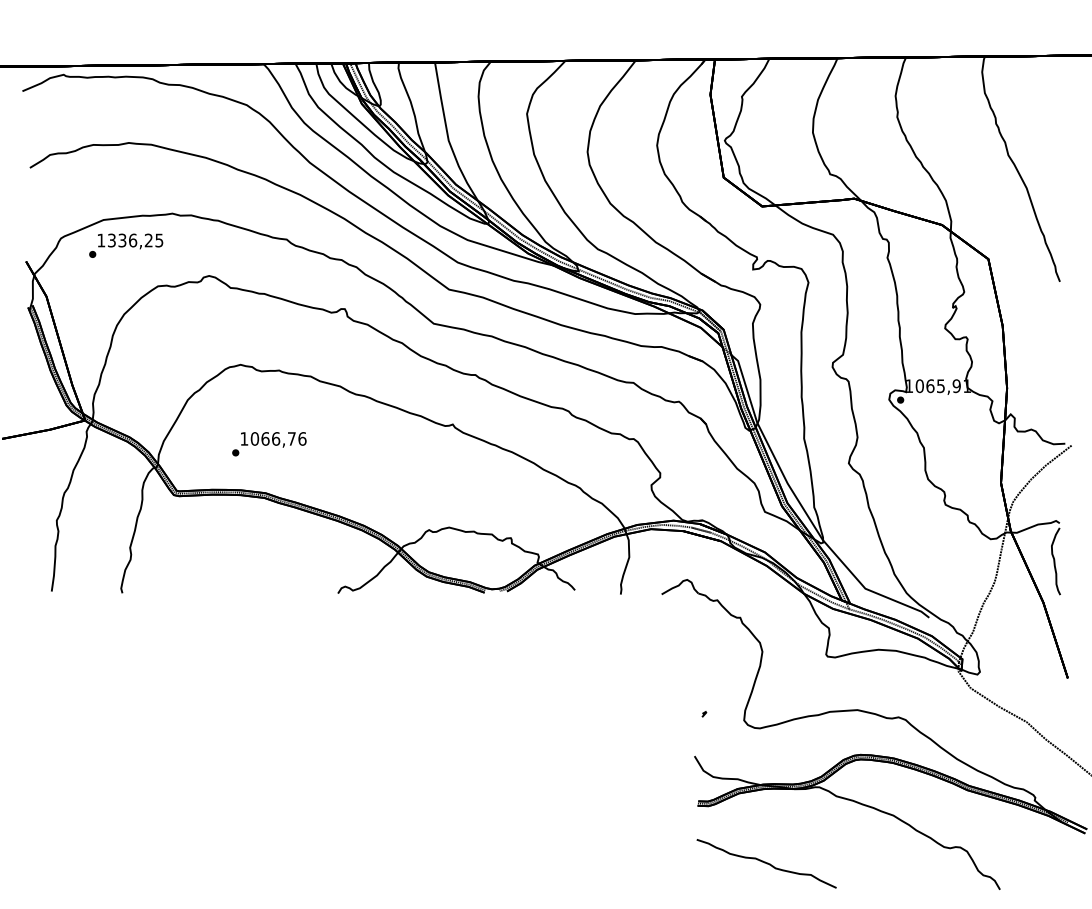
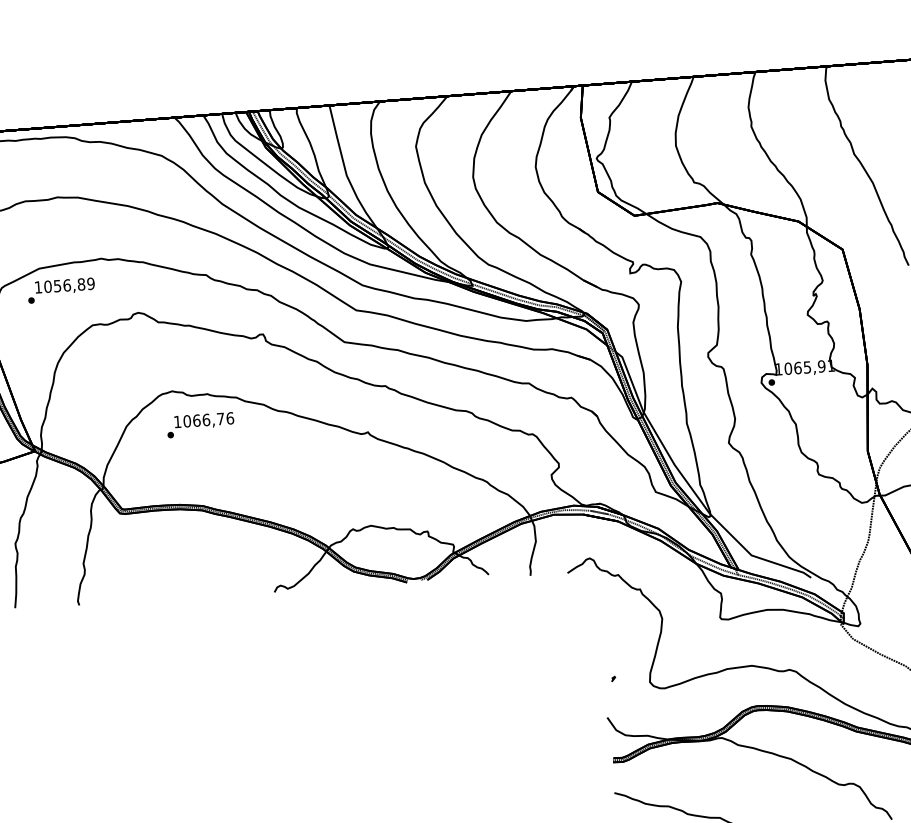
text: (135, 240) -> (69, 285), 1336,25 -> 1056,89
text: (269, 444) -> (200, 425), moved

